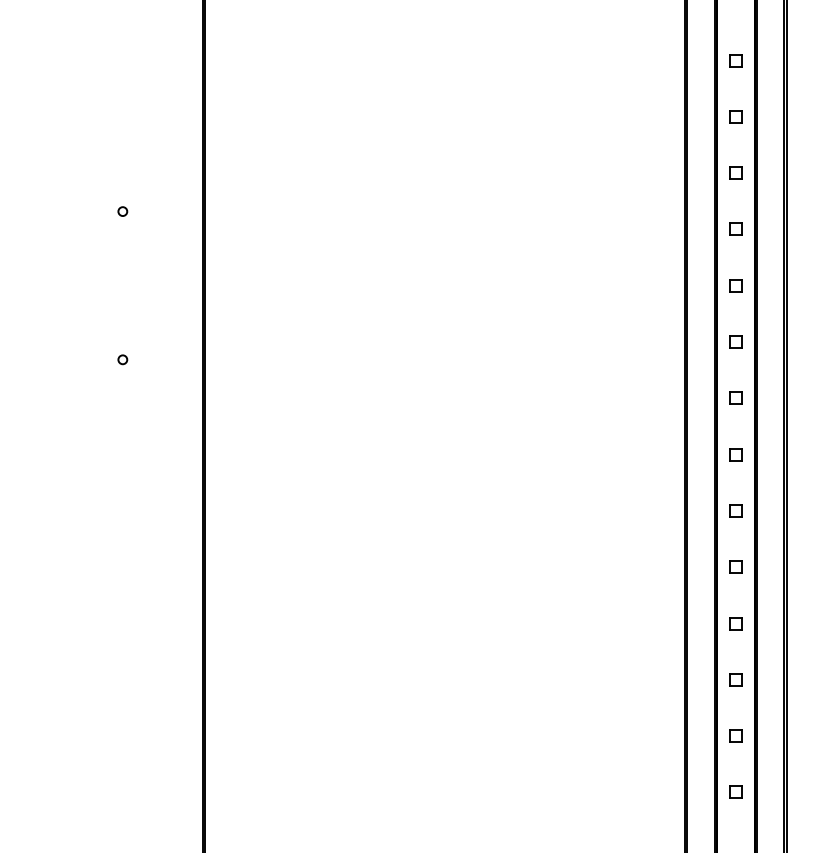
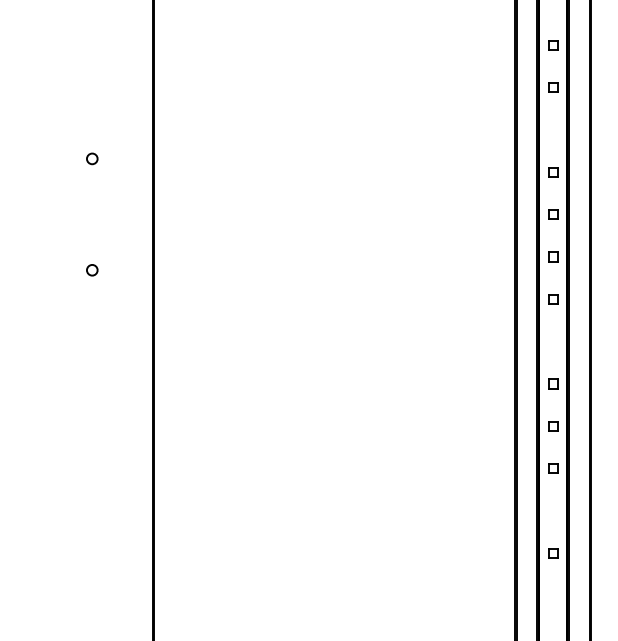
part: (736, 173) -> (553, 130), removed
circle: (123, 211) -> (92, 158), size x1.6
circle: (123, 359) -> (92, 270), size x1.6
part: (736, 454) -> (553, 341), removed
part: (736, 679) -> (553, 510), removed
part: (736, 792) -> (553, 595), removed

